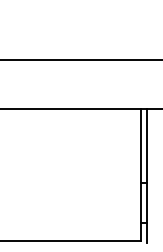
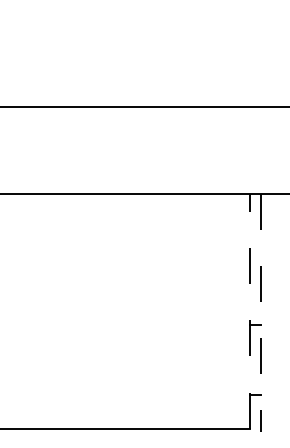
line: (140, 174) -> (249, 310), solid -> dashed
line: (146, 175) -> (260, 311), solid -> dashed

